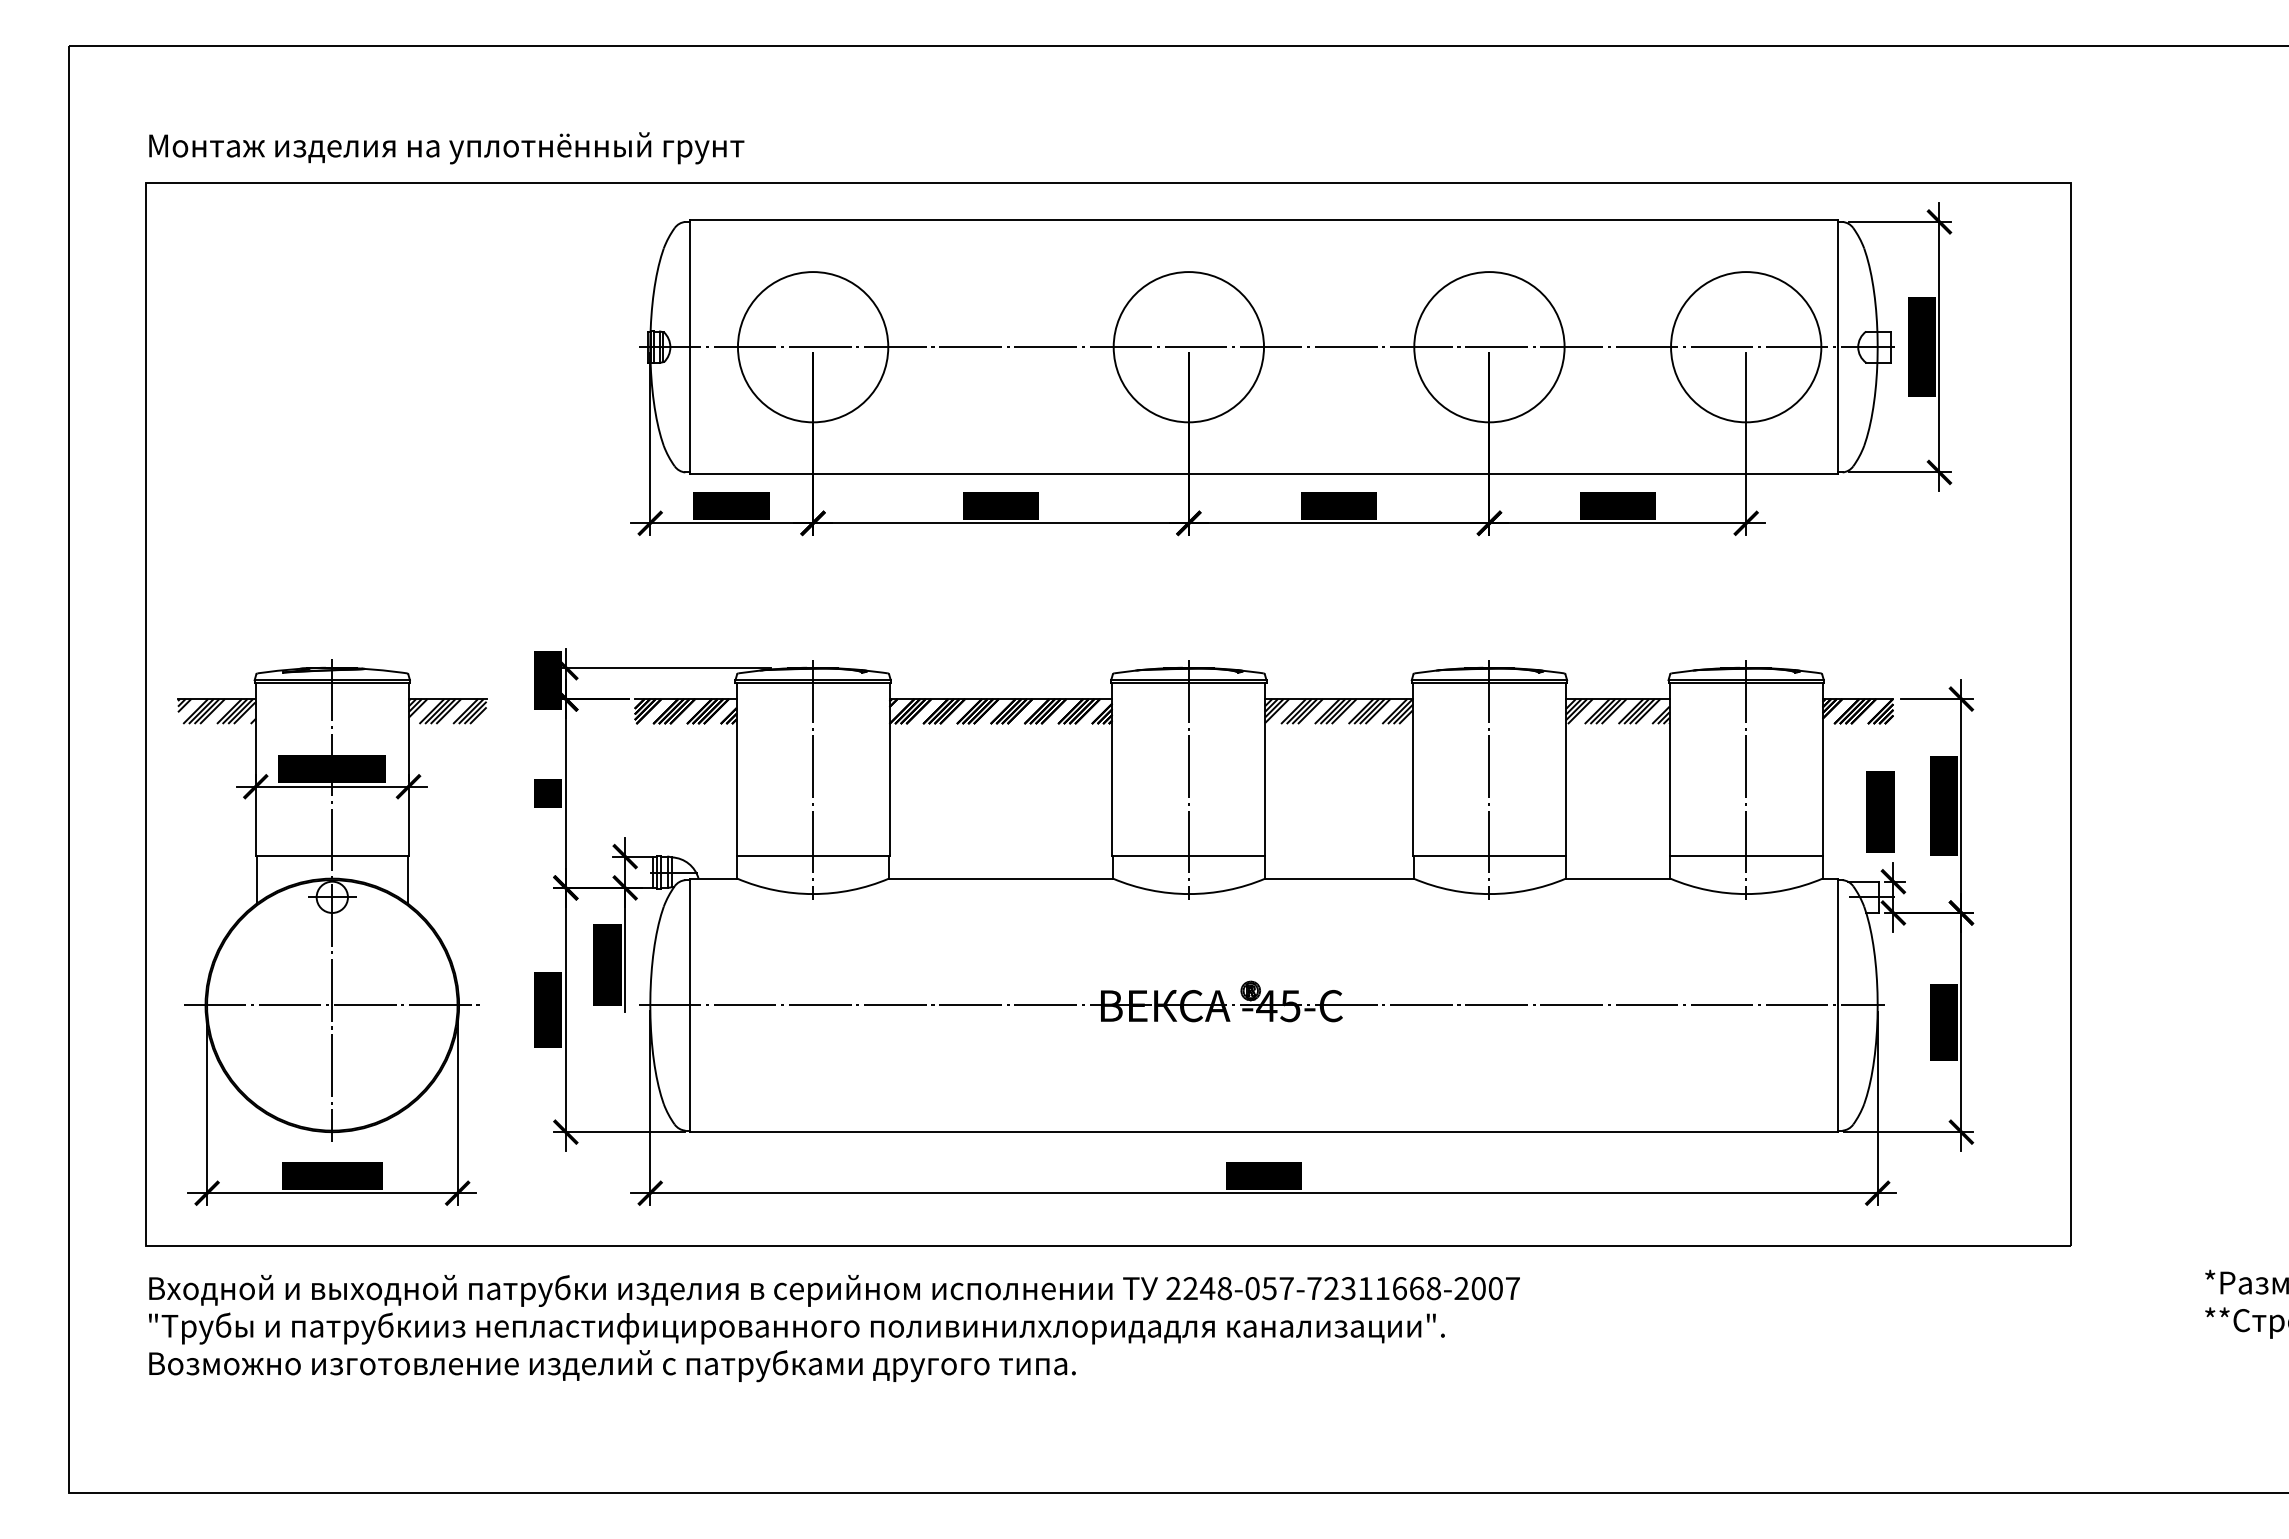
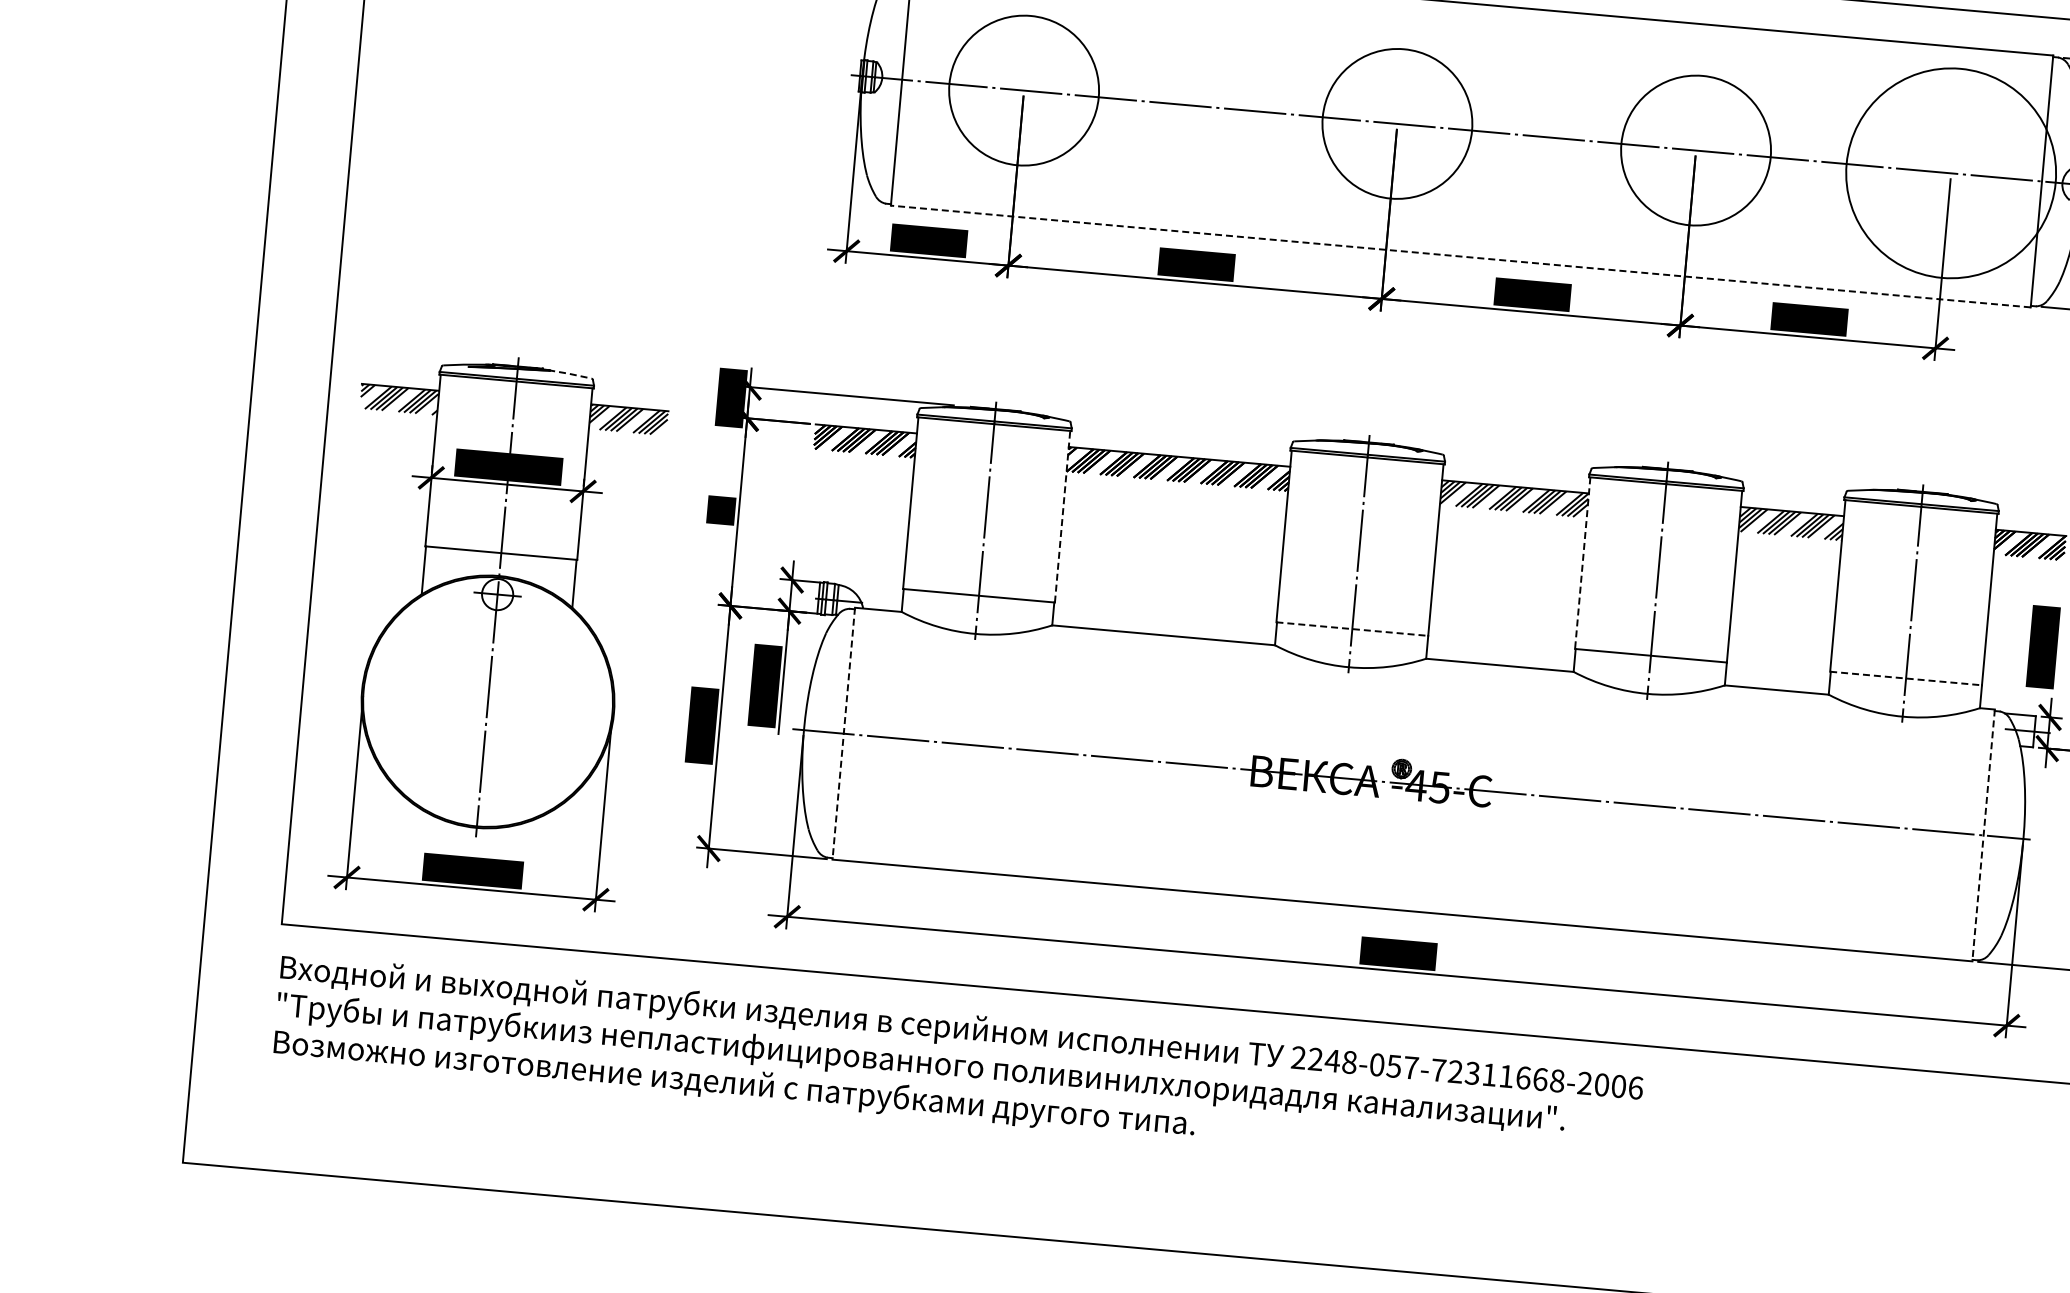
circle: (1746, 347) -> (1951, 173), size x1.4
line: (1264, 473) -> (1461, 256), solid -> dashed
line: (385, 670) -> (570, 373), solid -> dashed
line: (889, 768) -> (1062, 515), solid -> dashed
line: (1413, 769) -> (1583, 563), solid -> dashed
line: (1189, 855) -> (1352, 629), solid -> dashed
line: (1746, 855) -> (1906, 678), solid -> dashed
line: (331, 1005) -> (487, 701), removed
line: (690, 1005) -> (843, 733), solid -> dashed
line: (1837, 1005) -> (1983, 835), solid -> dashed
text: (1513, 1288) -> (1636, 1087), 2248-057-72311668-2007 -> 2248-057-72311668-2006

